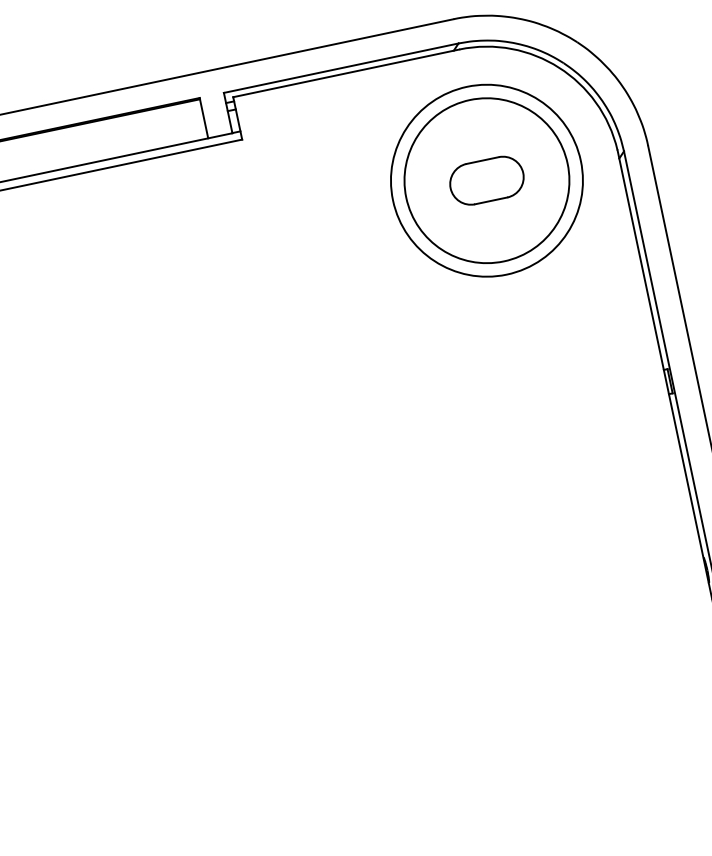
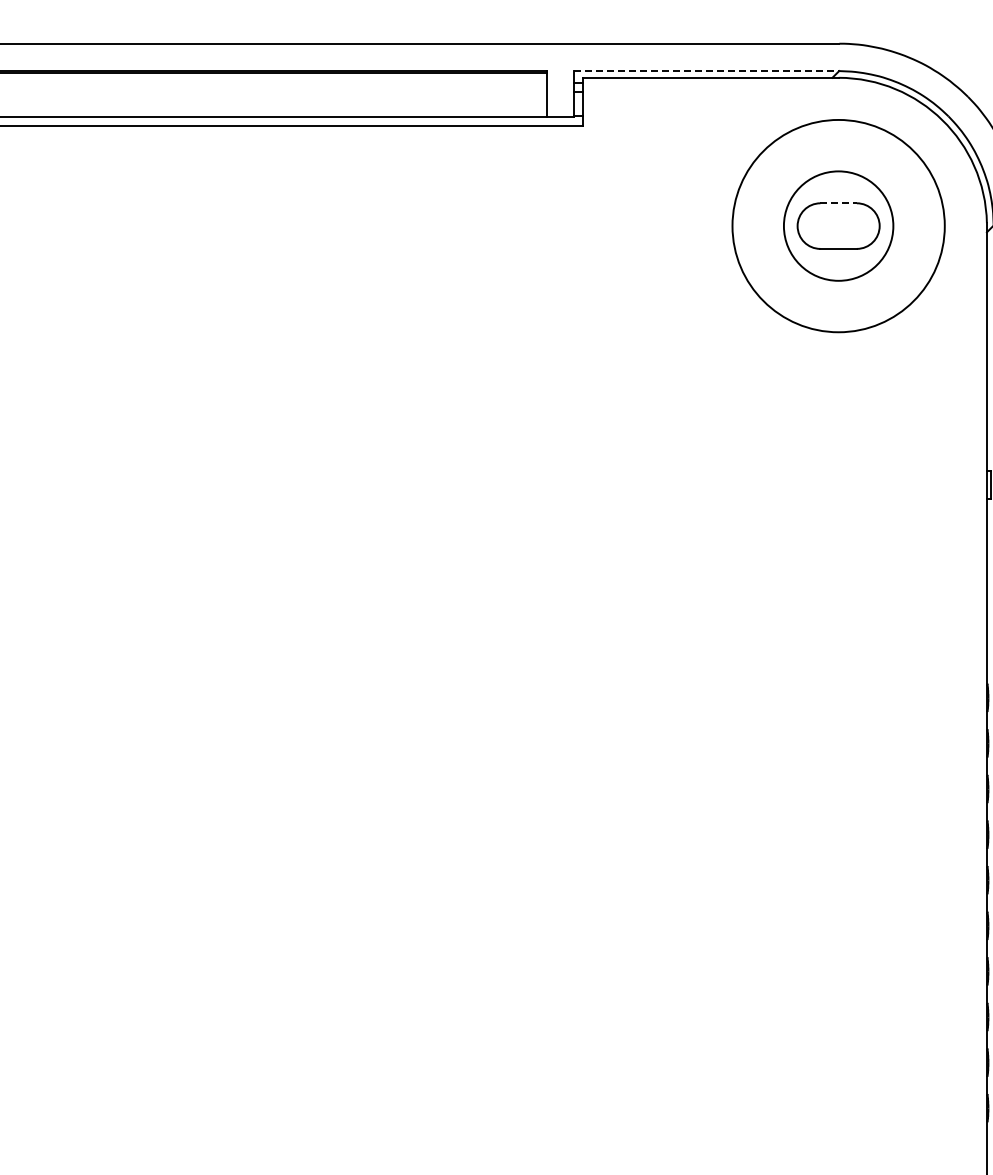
line: (341, 68) -> (706, 71), solid -> dashed
line: (483, 160) -> (839, 203), solid -> dashed
circle: (486, 180) -> (838, 225), size x0.6

